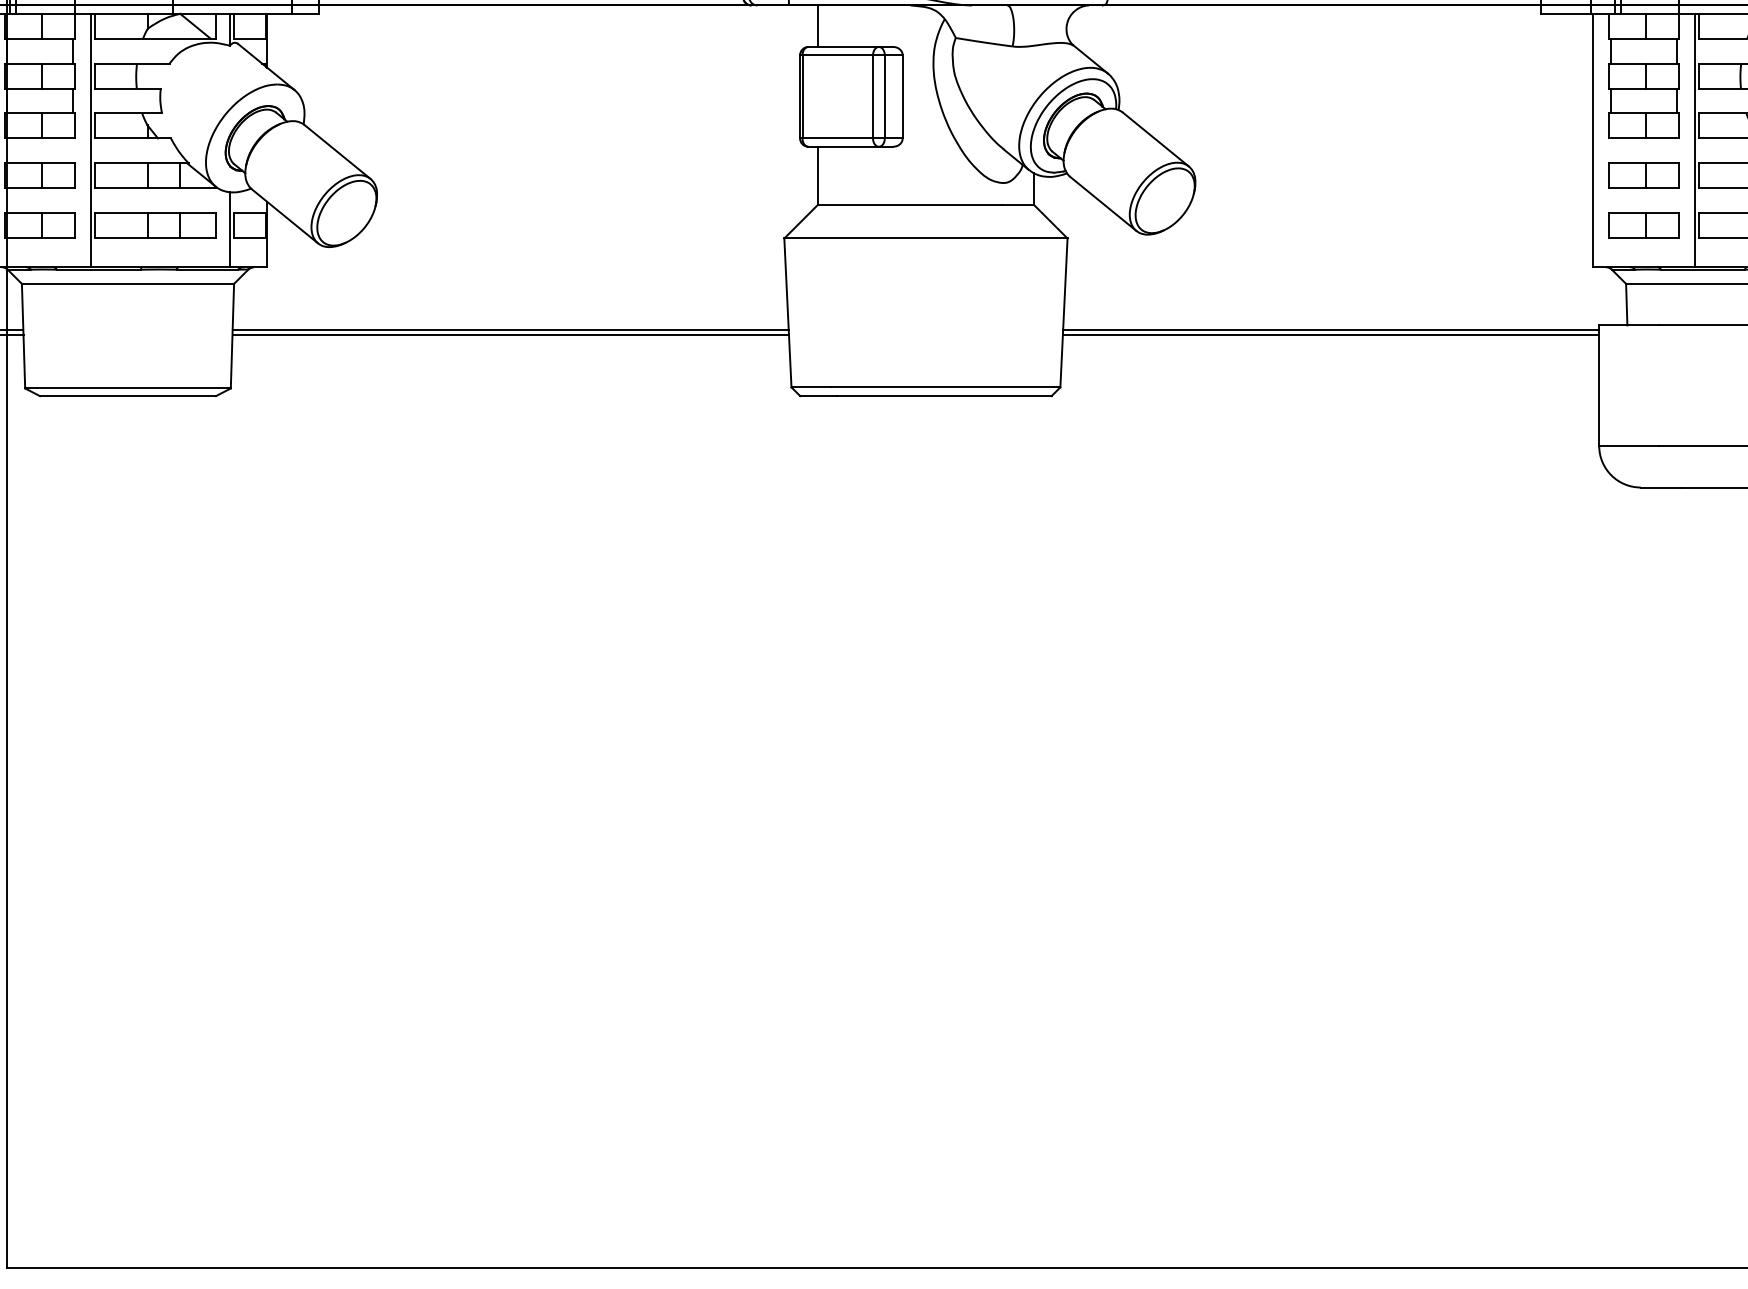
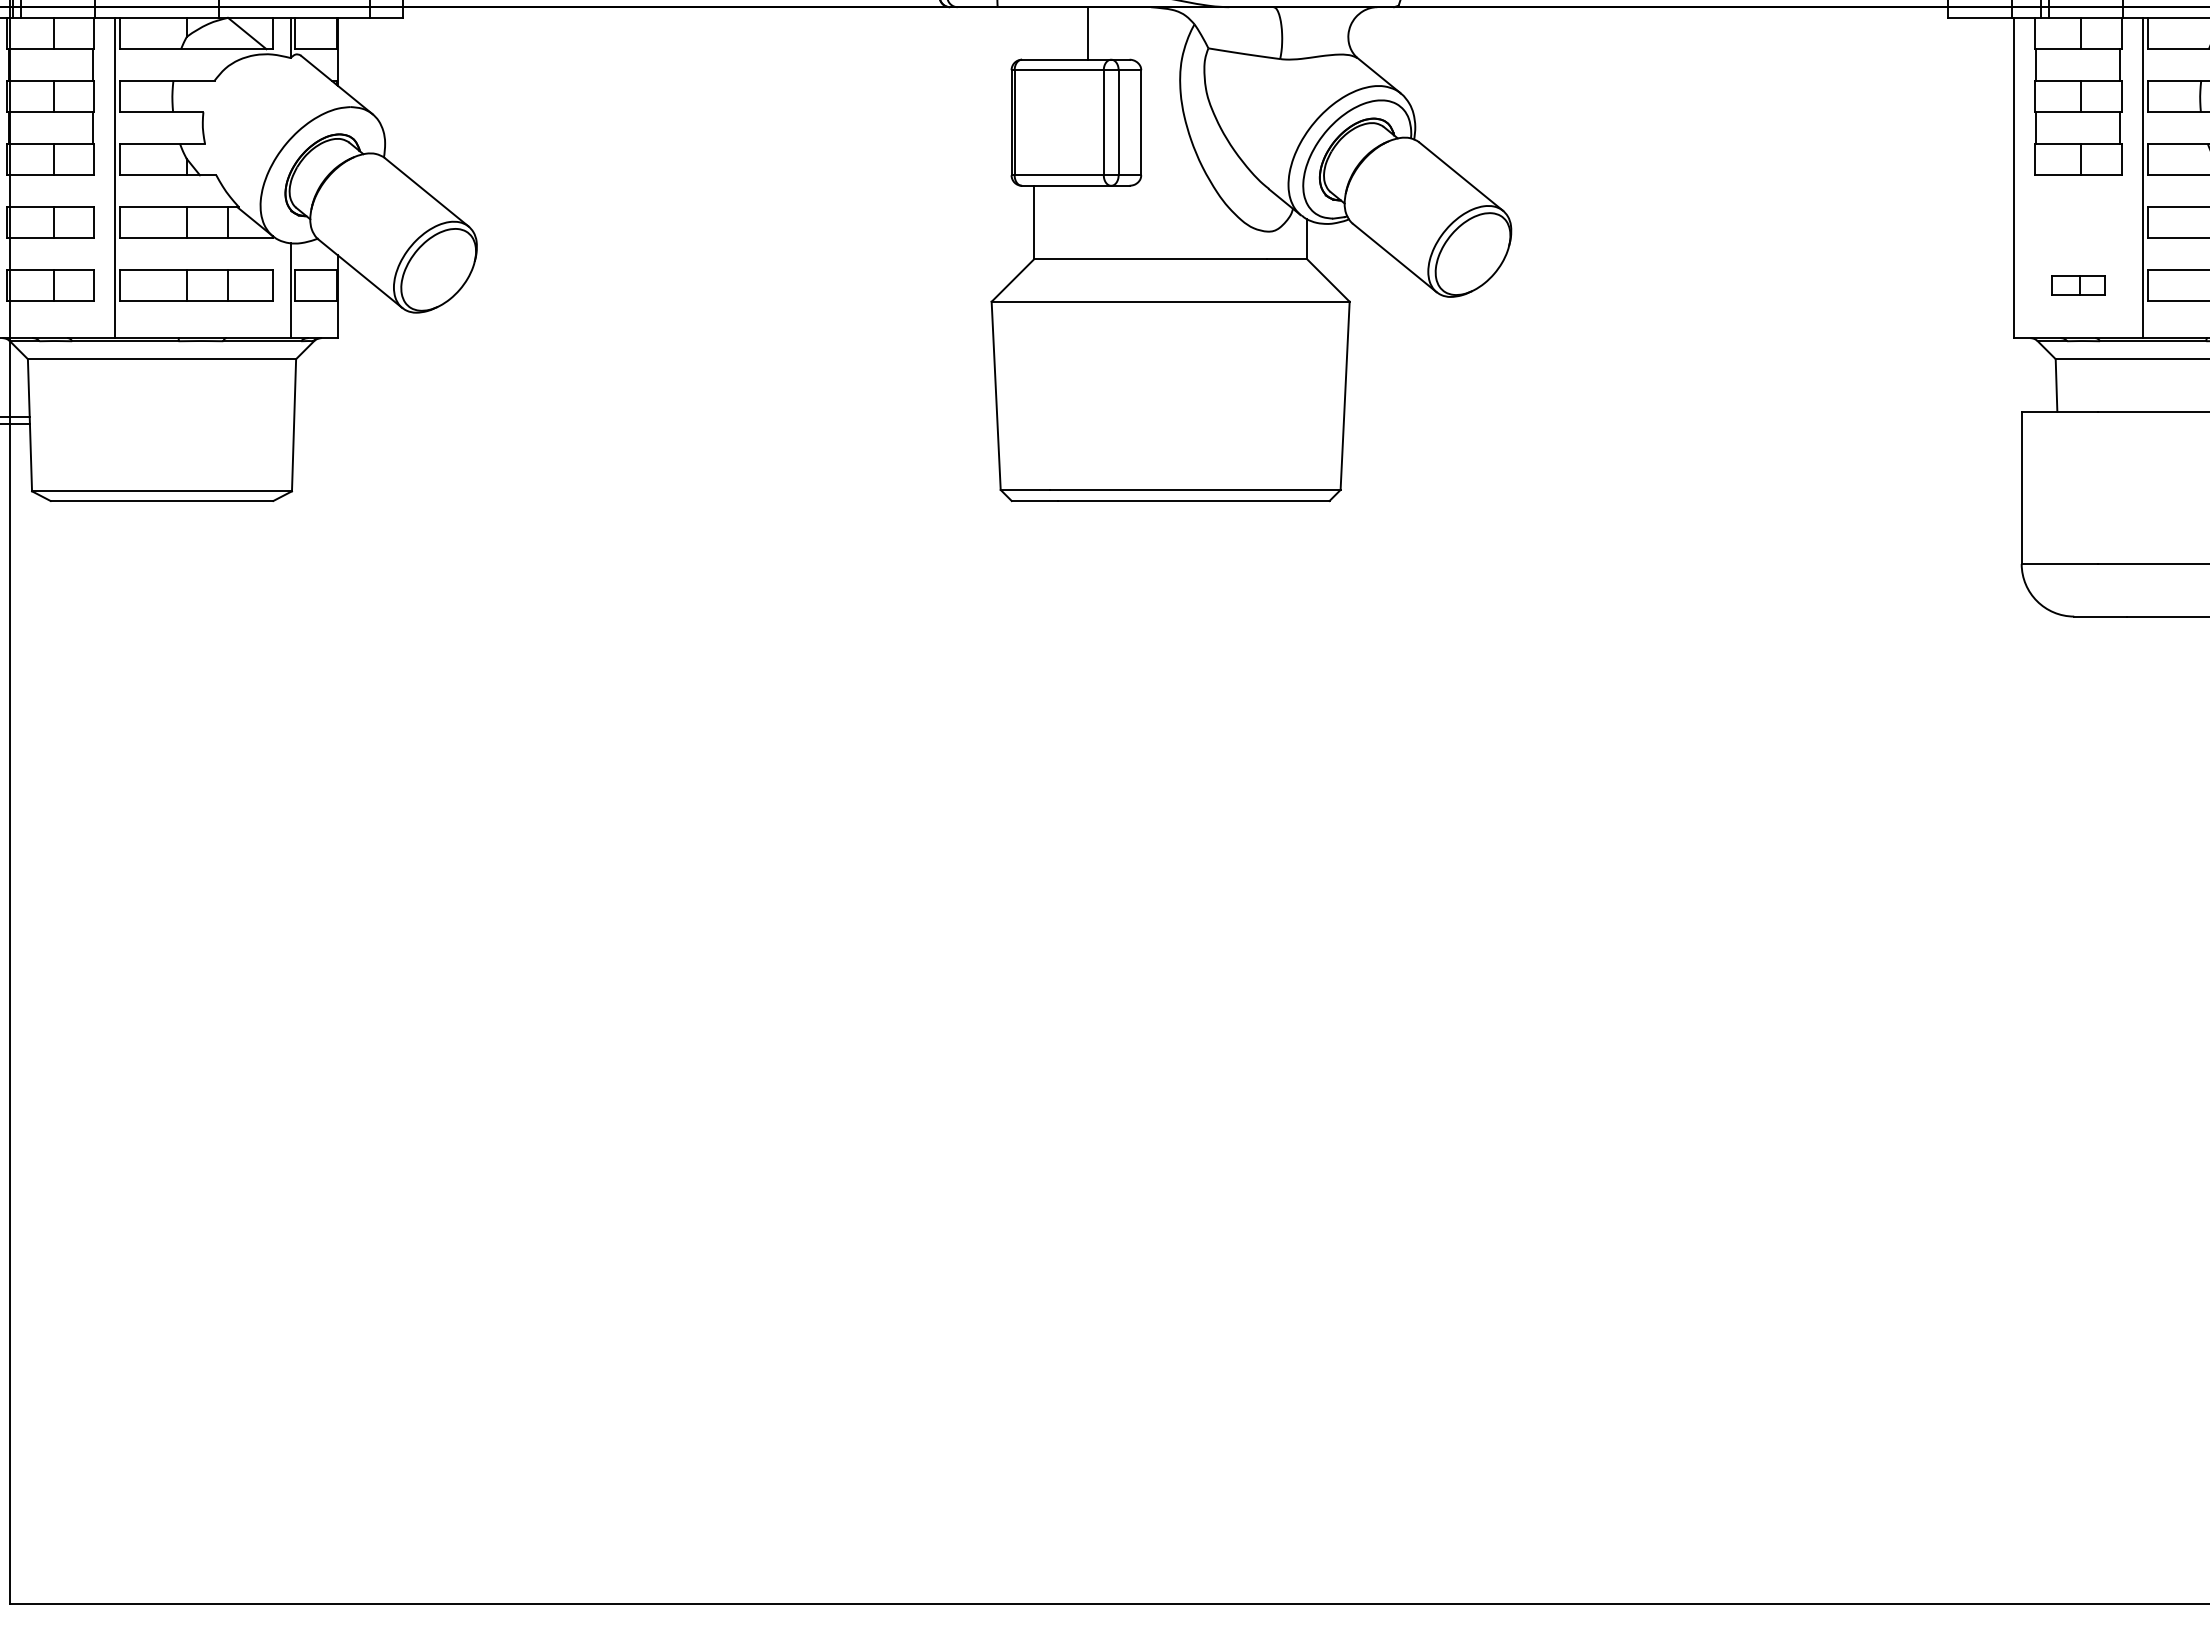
line: (818, 26) -> (1088, 33), moved
part: (1644, 175) -> (2078, 222), removed
part: (1644, 225) -> (2078, 285), size x0.6
line: (510, 329) -> (645, 416), removed
line: (1330, 329) -> (1682, 416), removed
line: (510, 334) -> (645, 423), removed
line: (1330, 334) -> (1682, 423), removed

